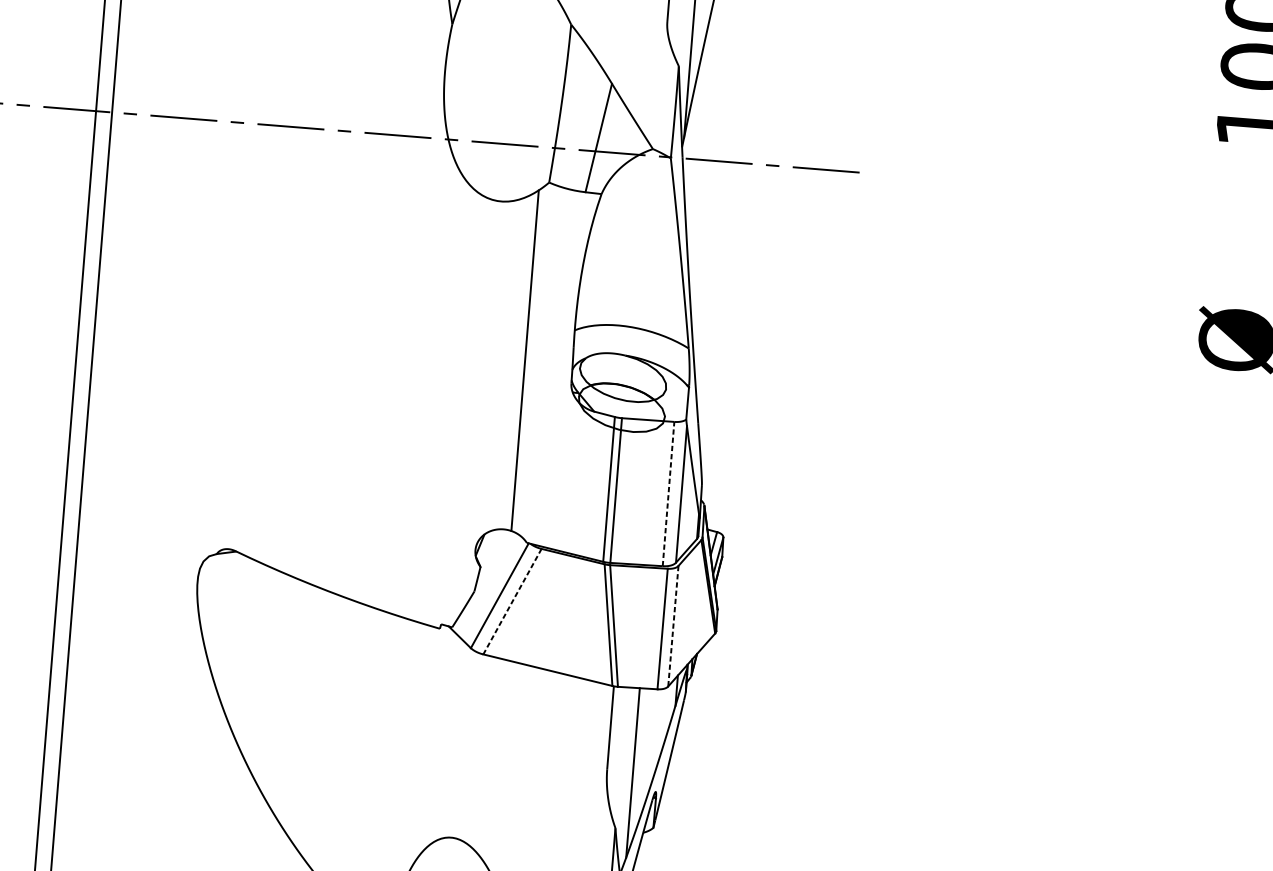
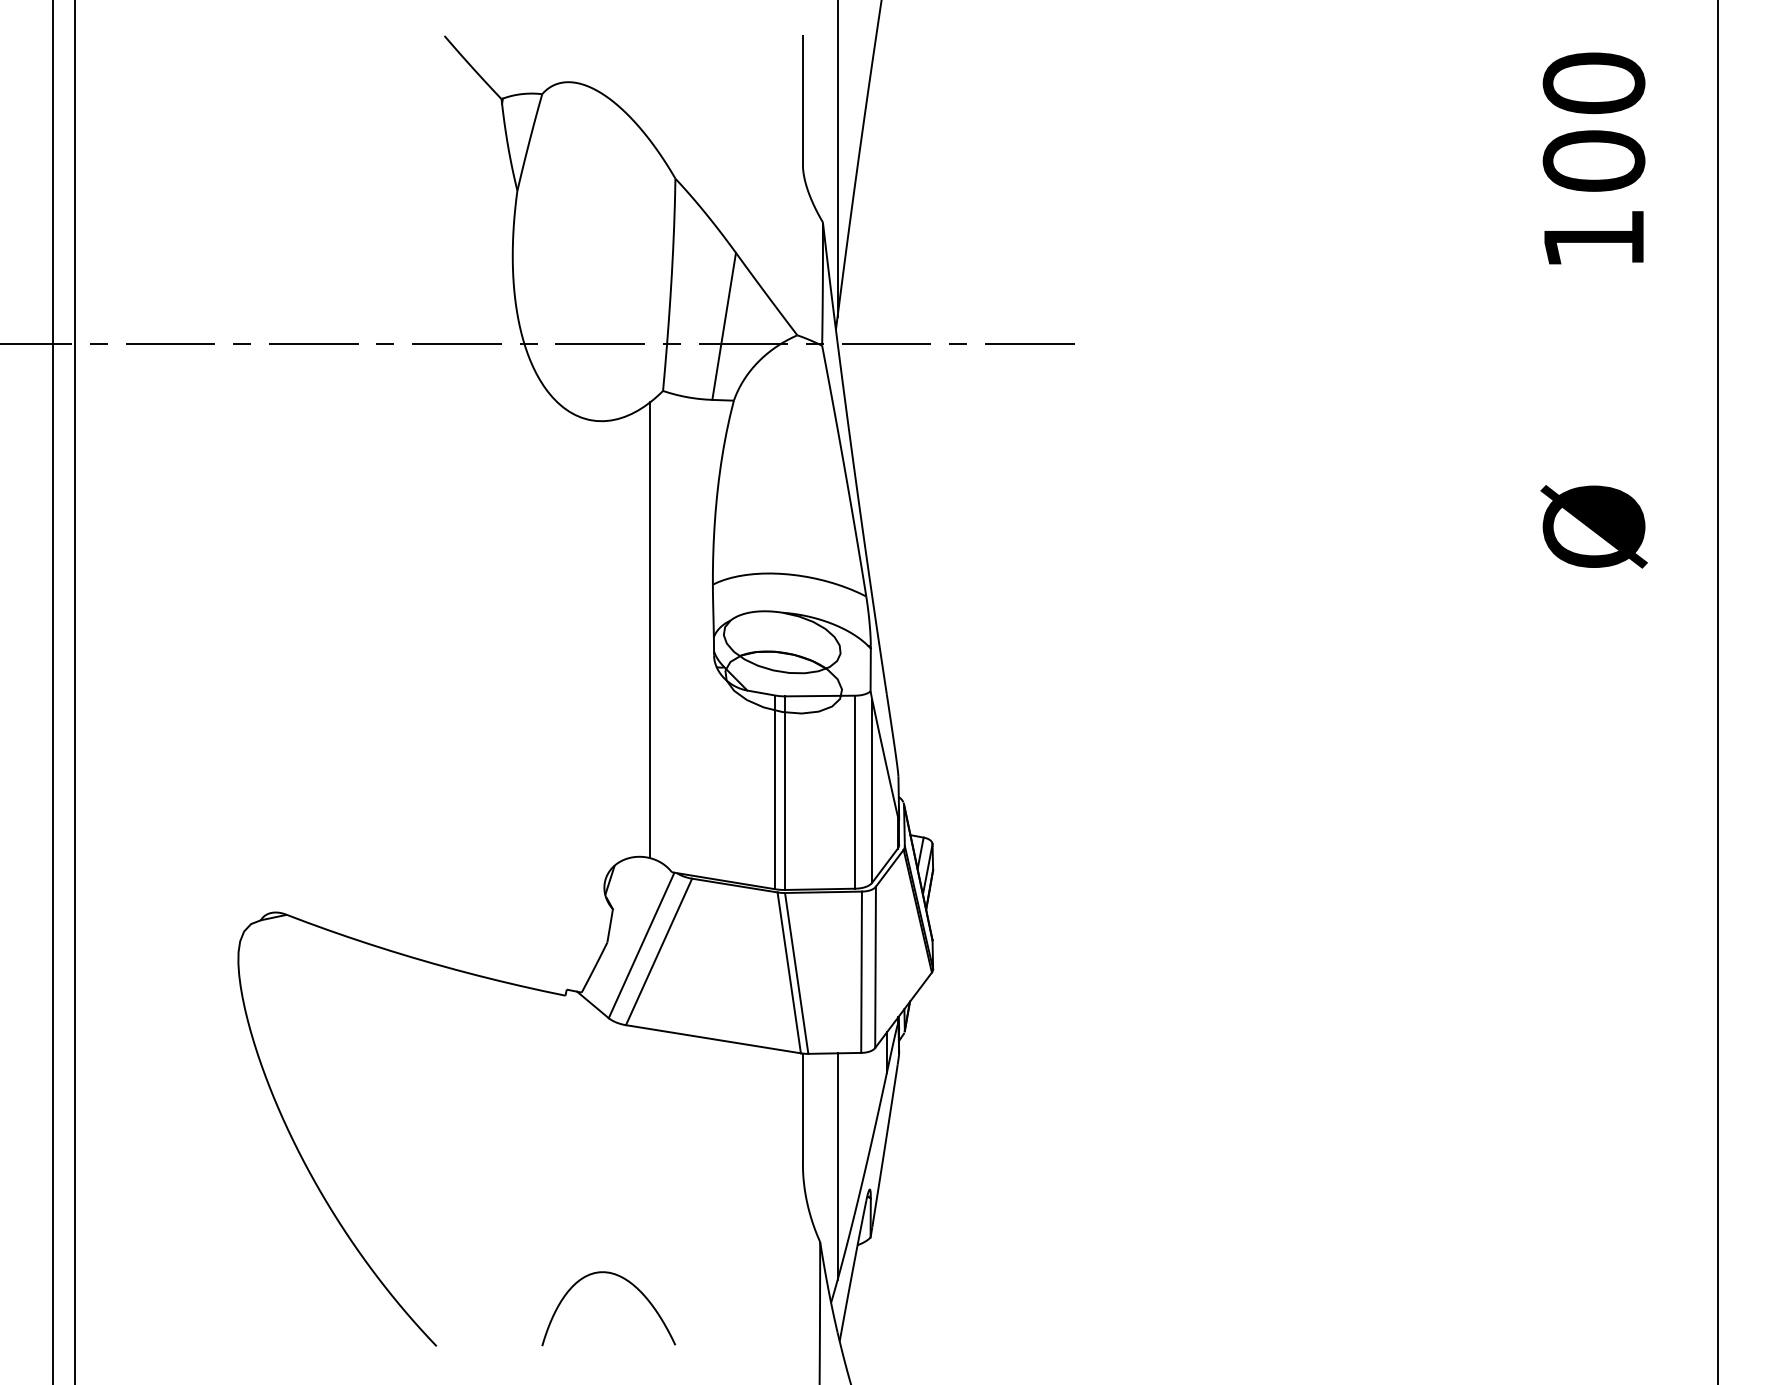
line: (668, 494) -> (855, 792), dashed -> solid
line: (512, 602) -> (658, 952), dashed -> solid
line: (673, 626) -> (875, 967), dashed -> solid

